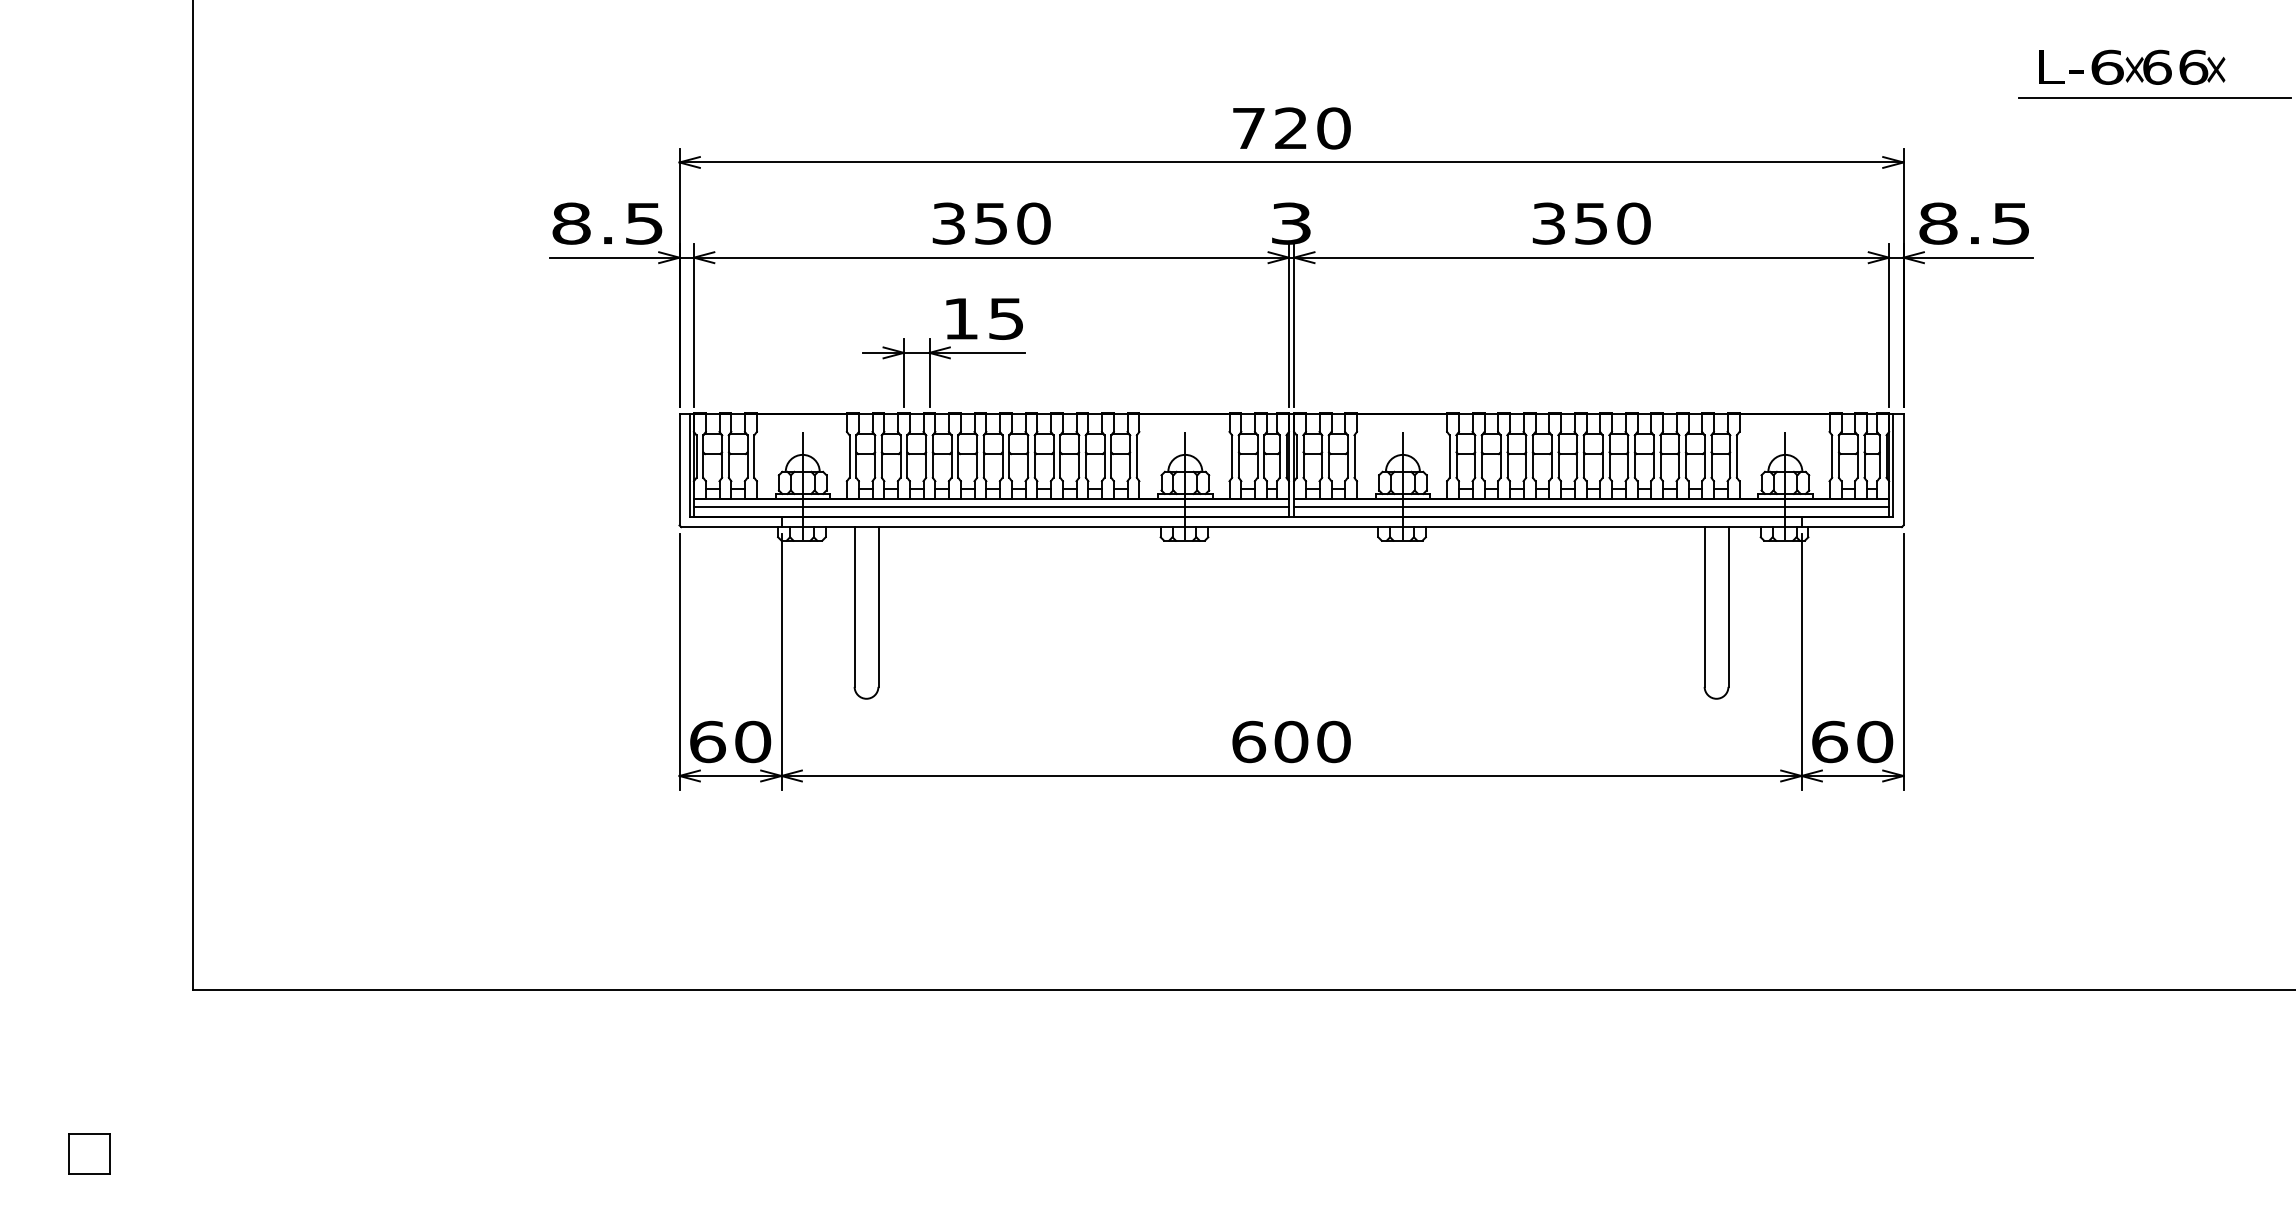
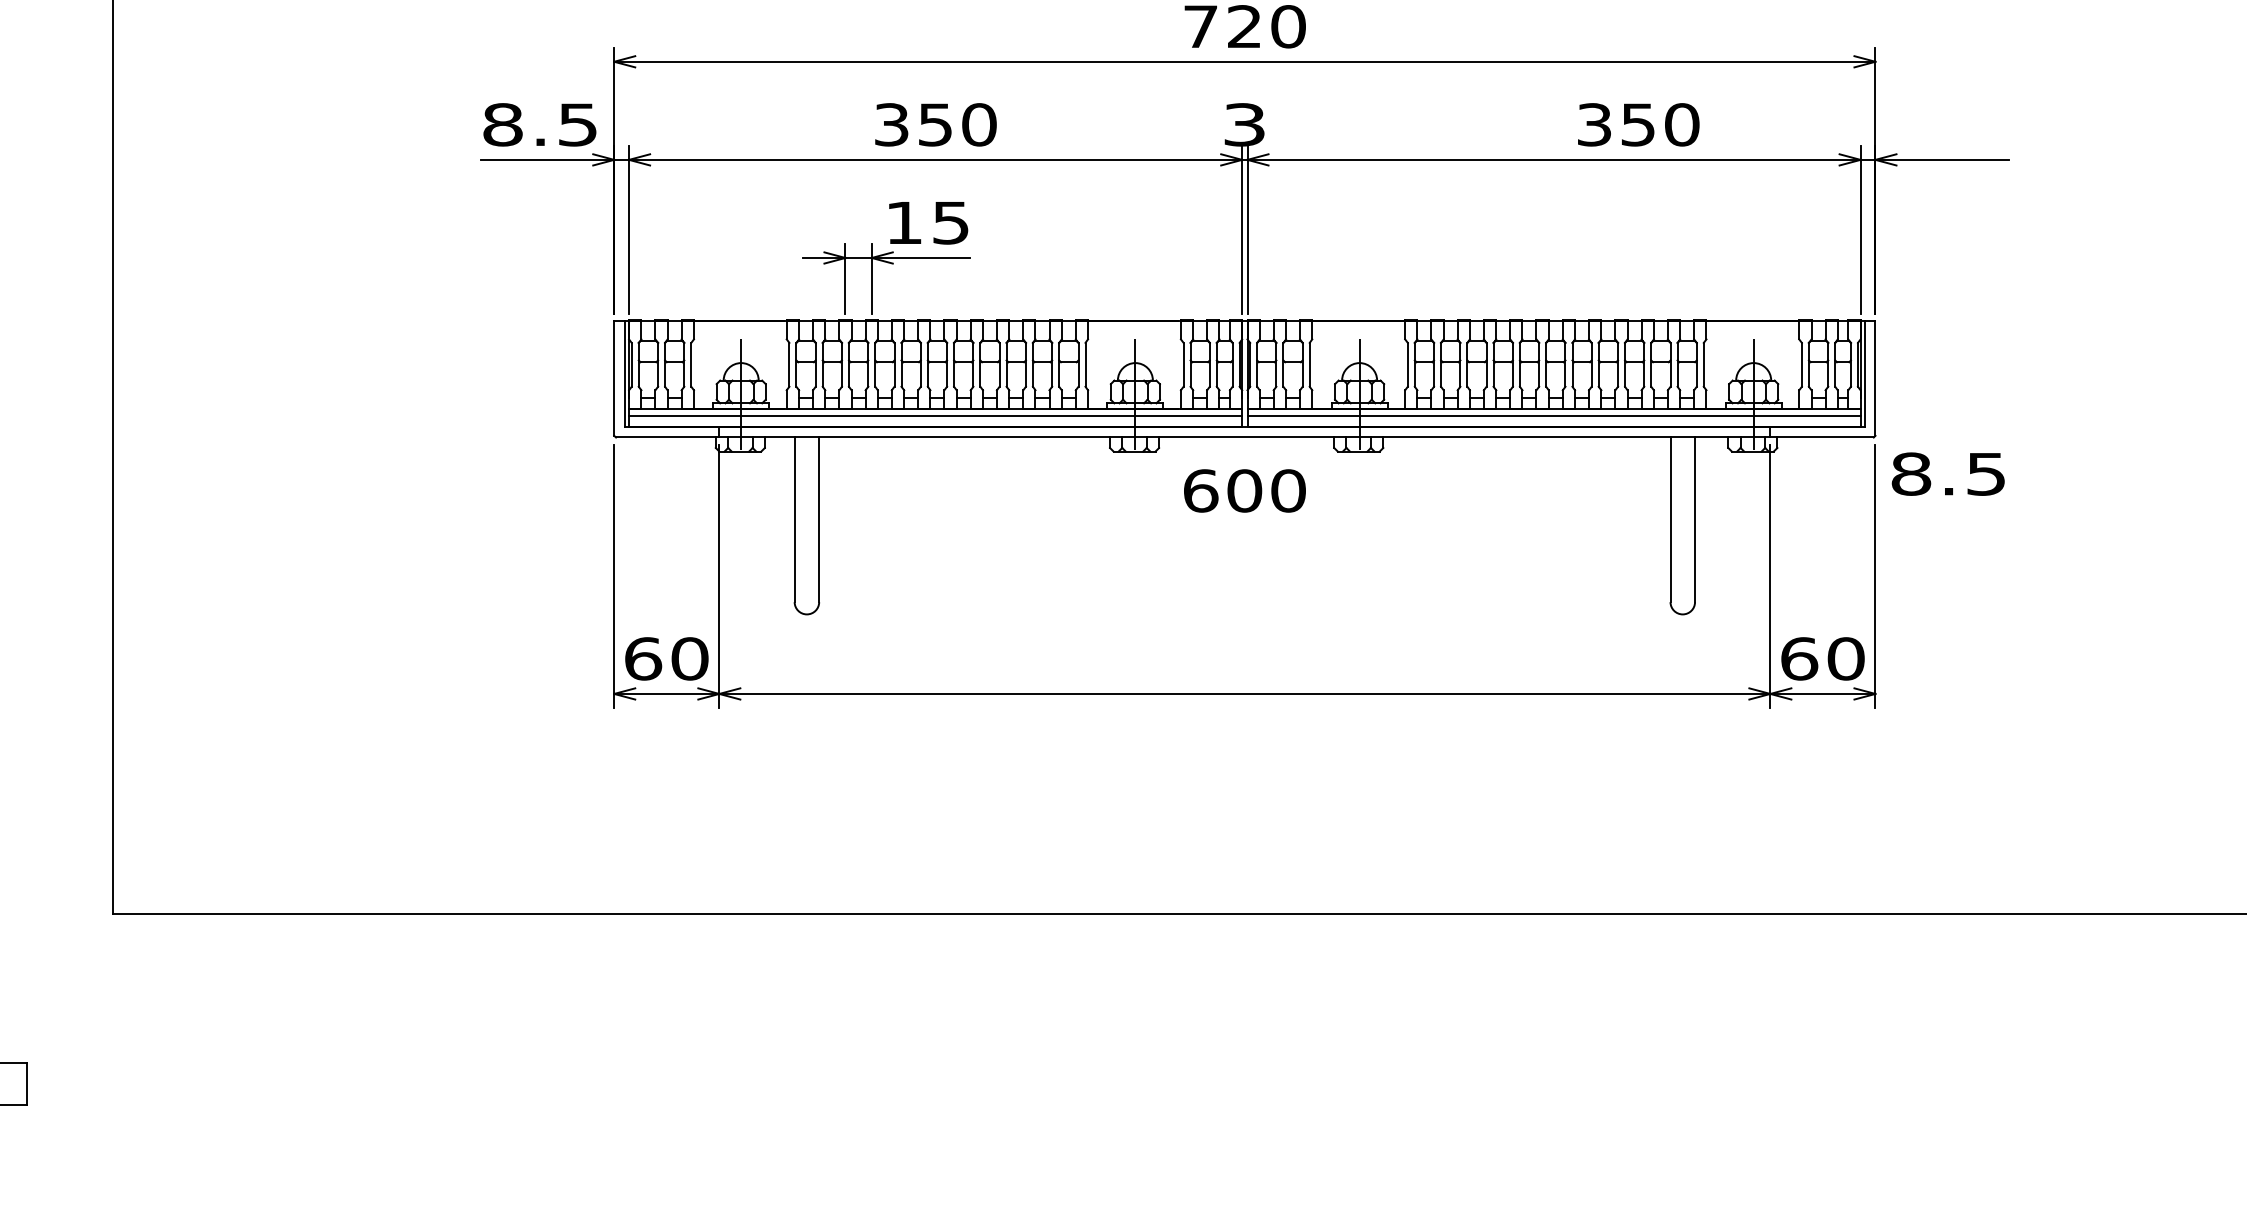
text: (1591, 223) -> (1638, 124), moved
text: (1973, 223) -> (1947, 473), moved
text: (1291, 741) -> (1244, 490), moved

